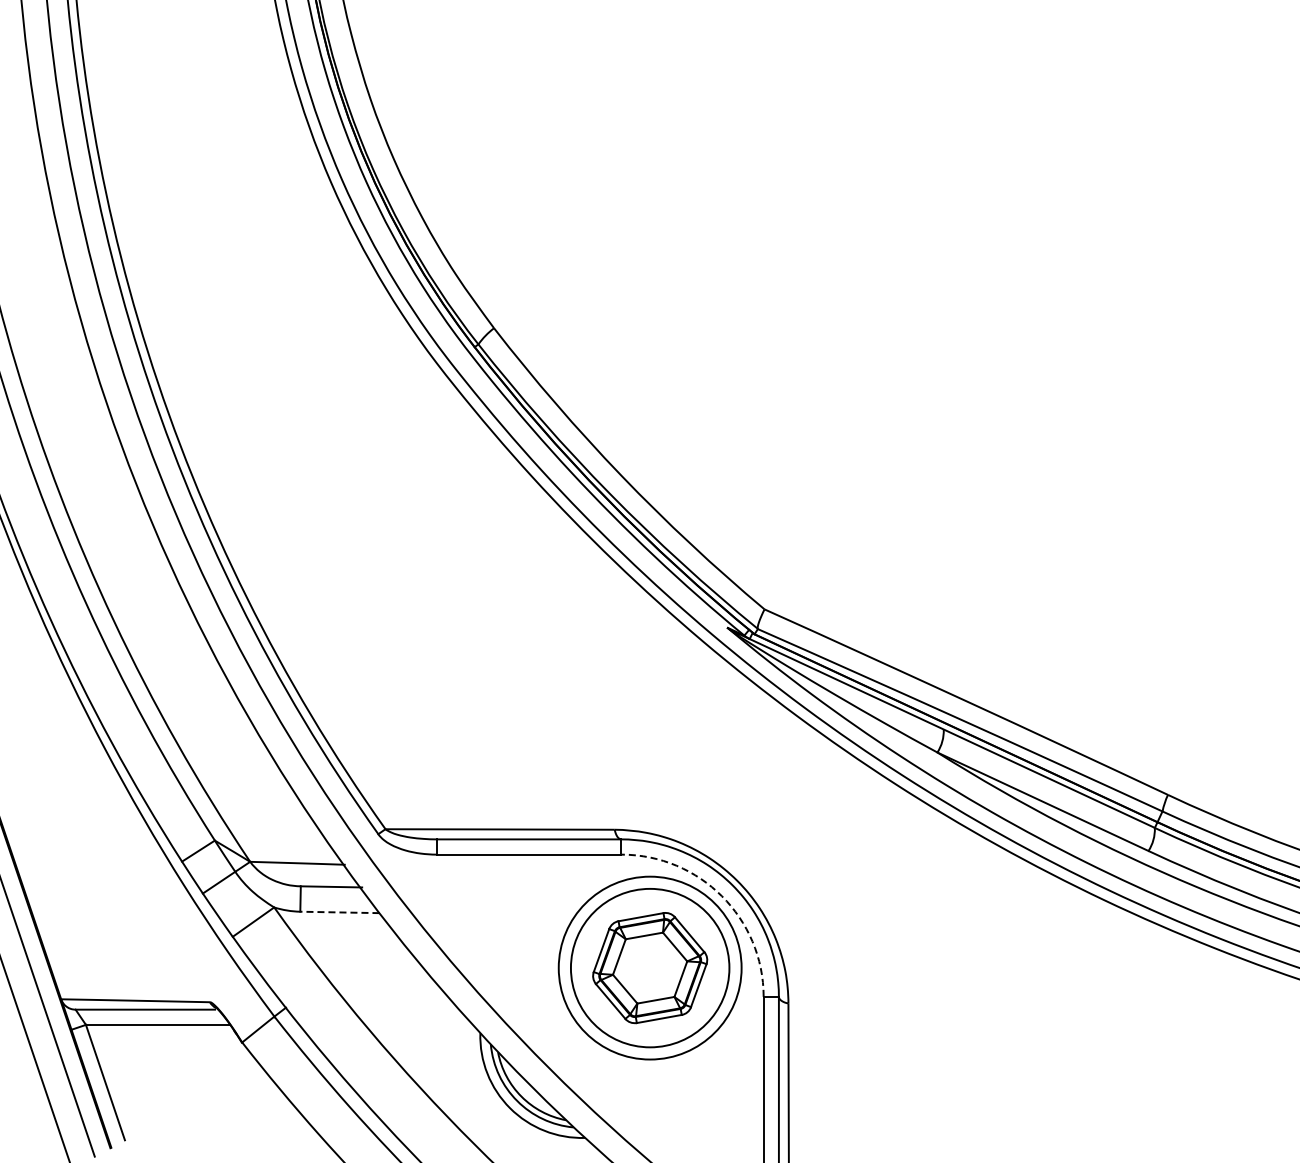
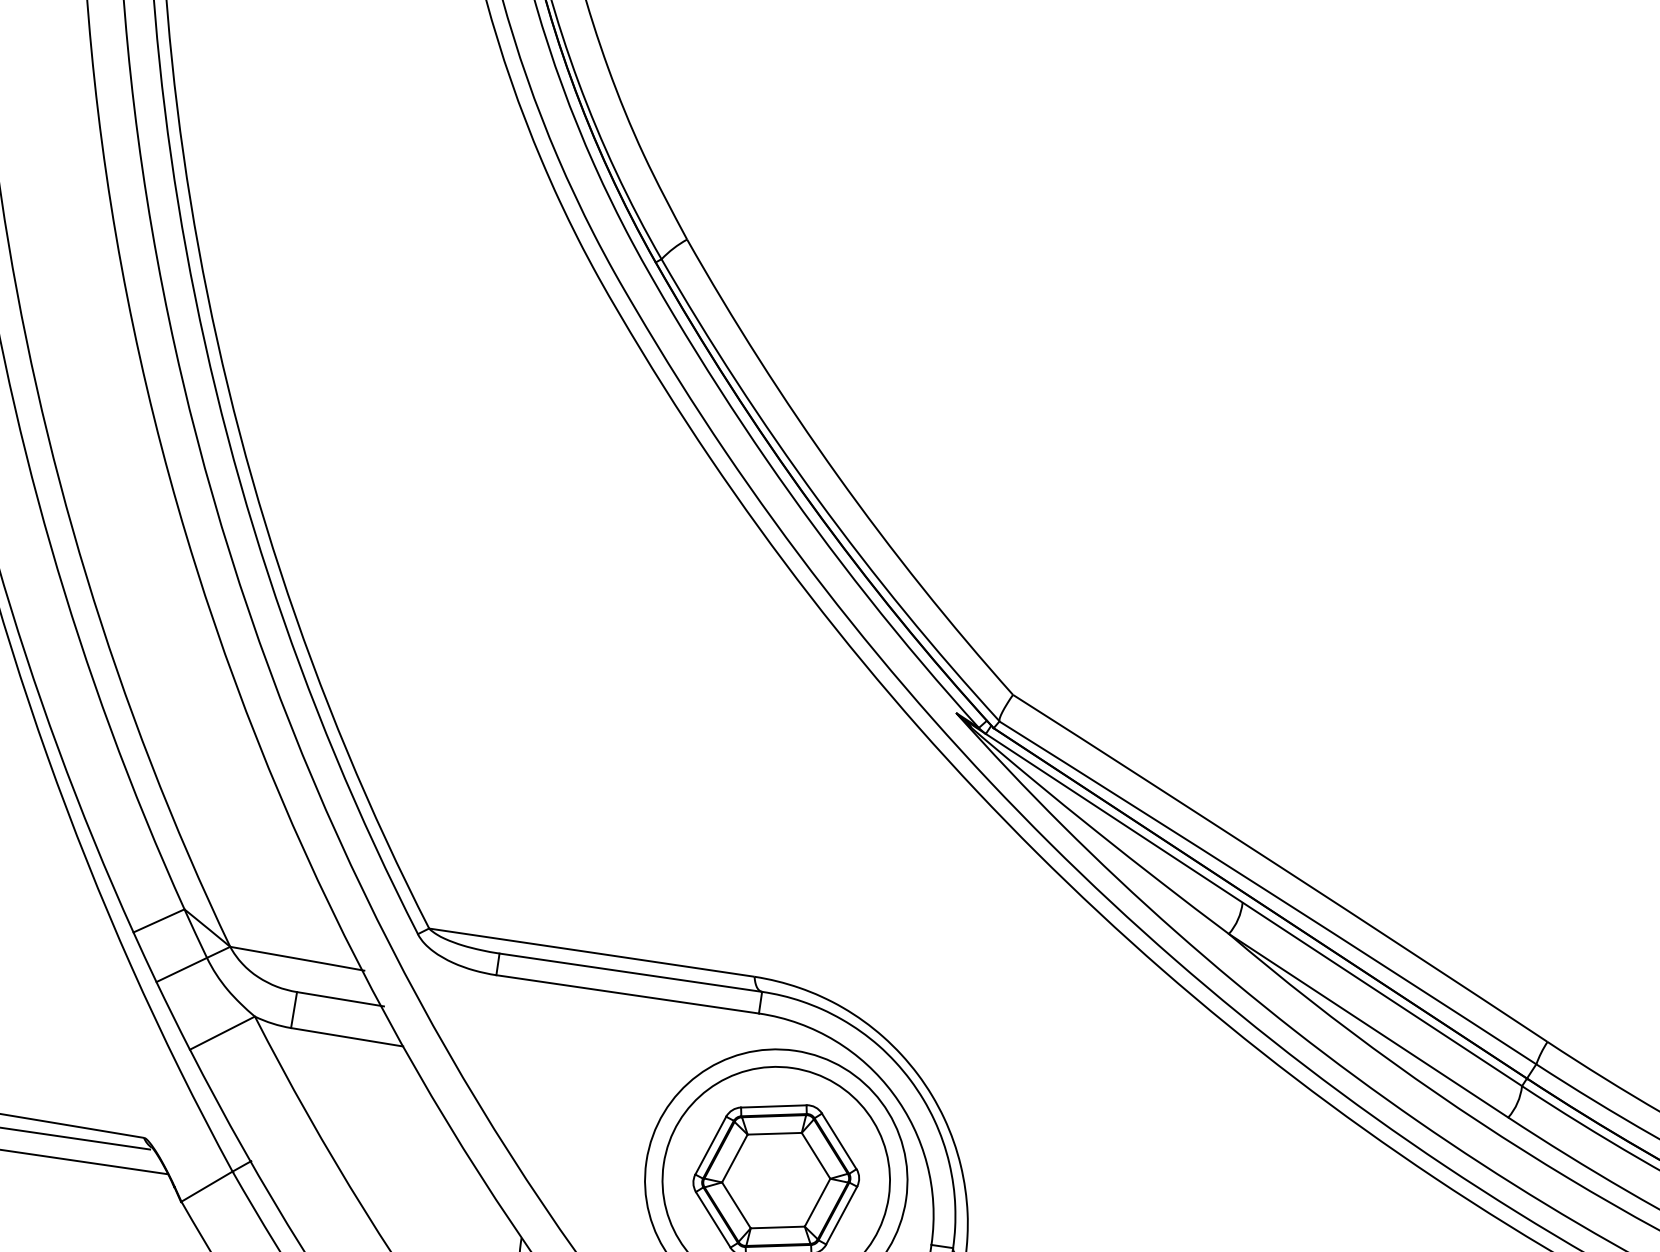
arc: (722, 896) -> (893, 1093), dashed -> solid
line: (339, 912) -> (346, 1037), dashed -> solid

